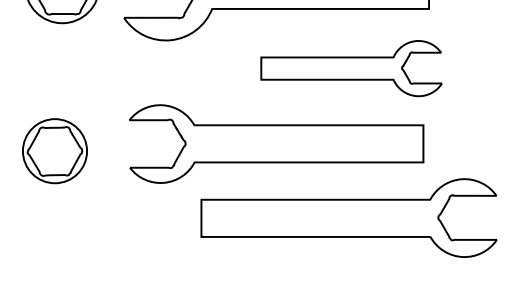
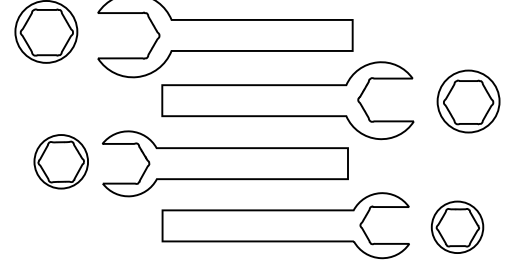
part: (351, 68) -> (287, 100), size x1.67
part: (54, 150) -> (60, 161), moved

